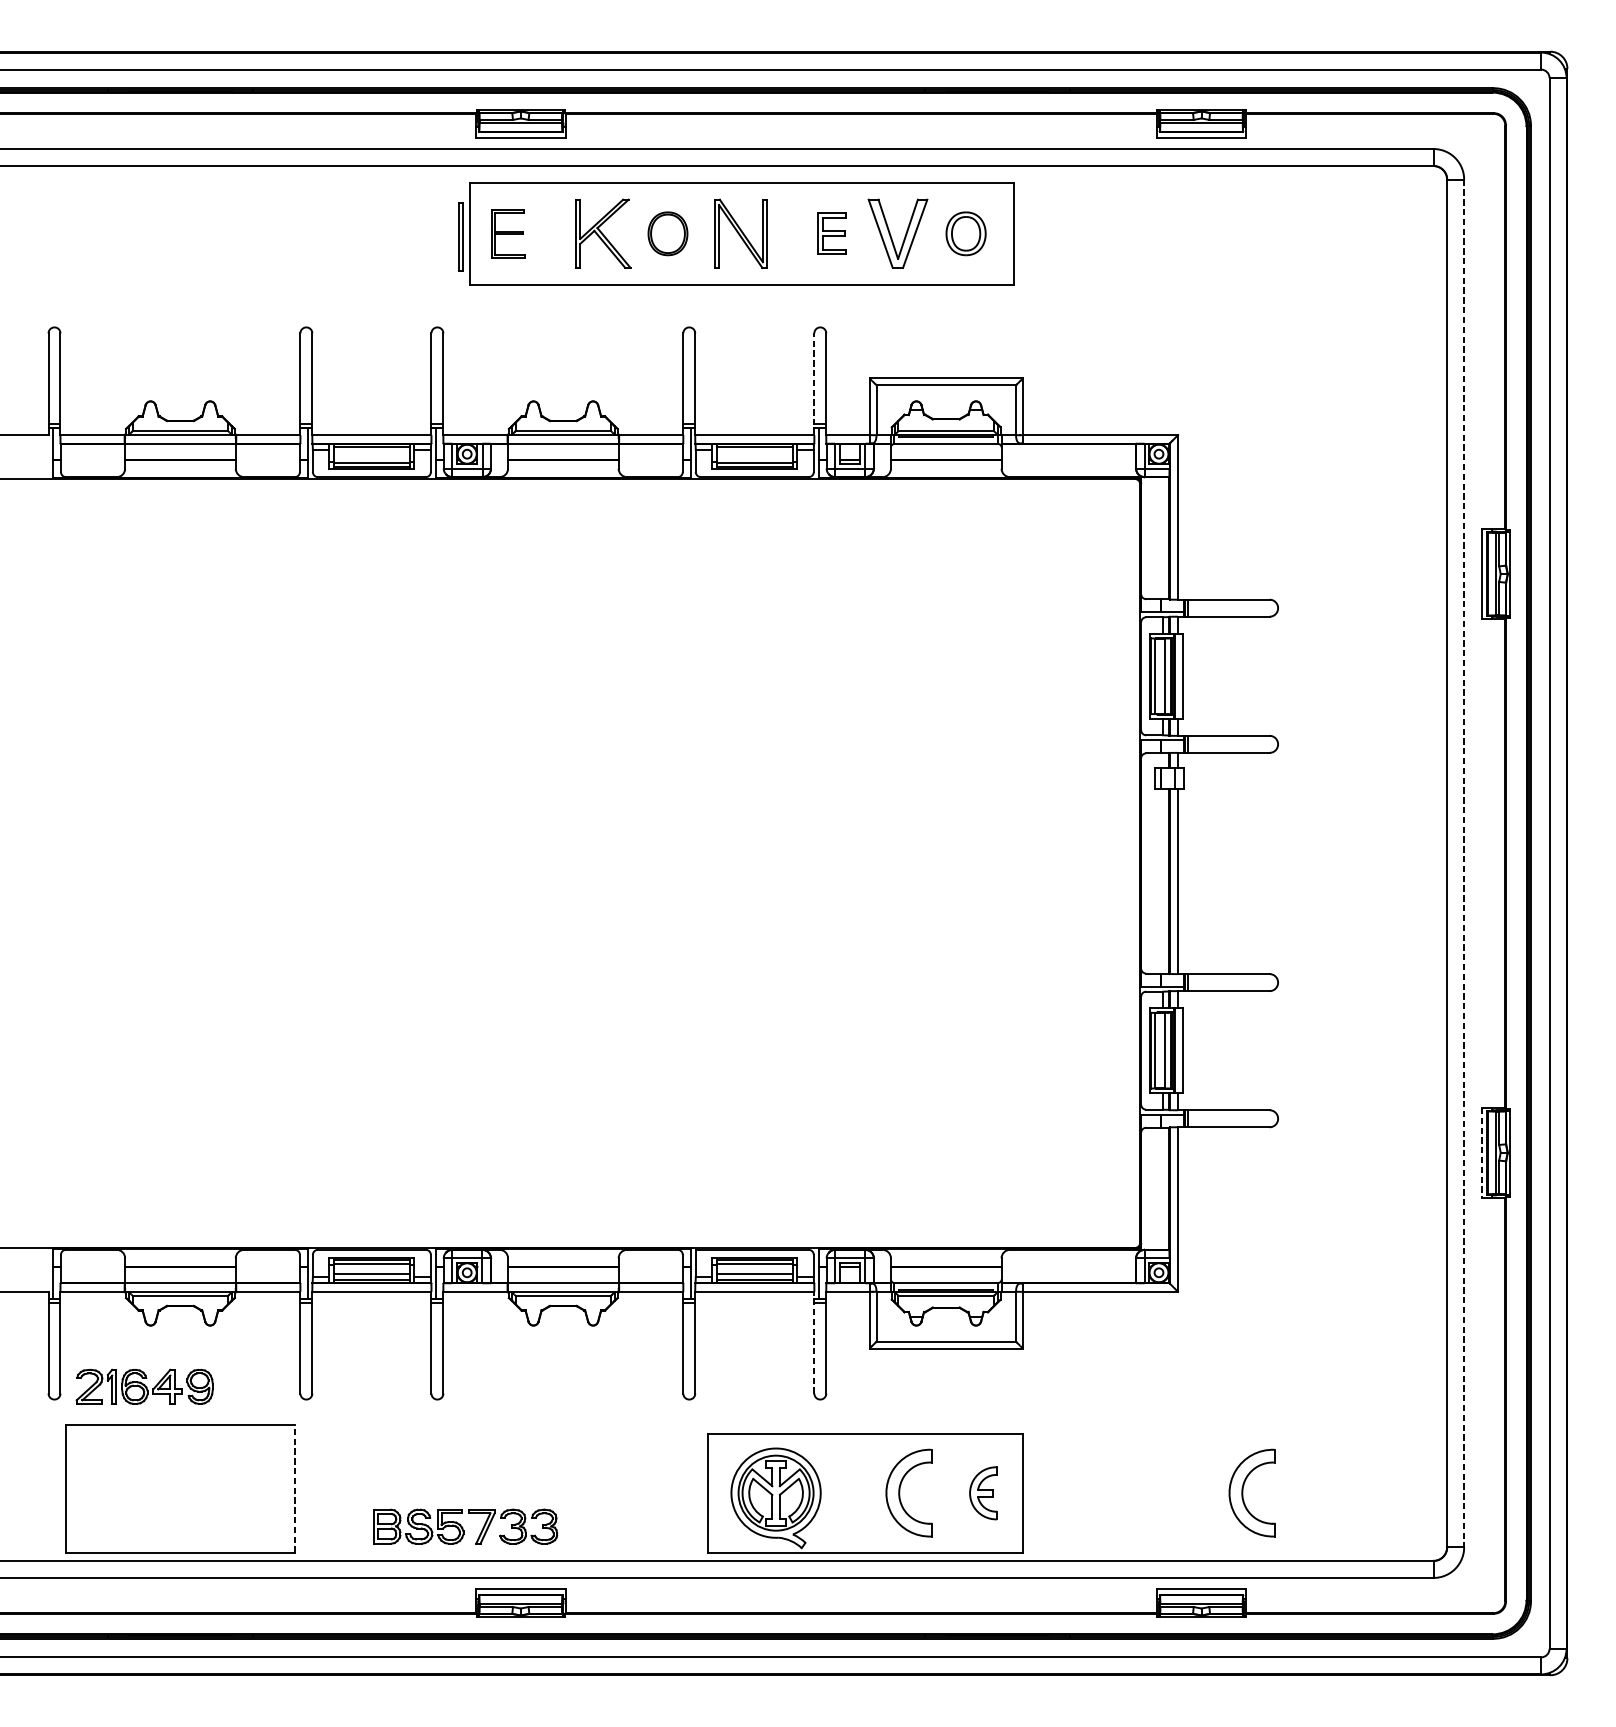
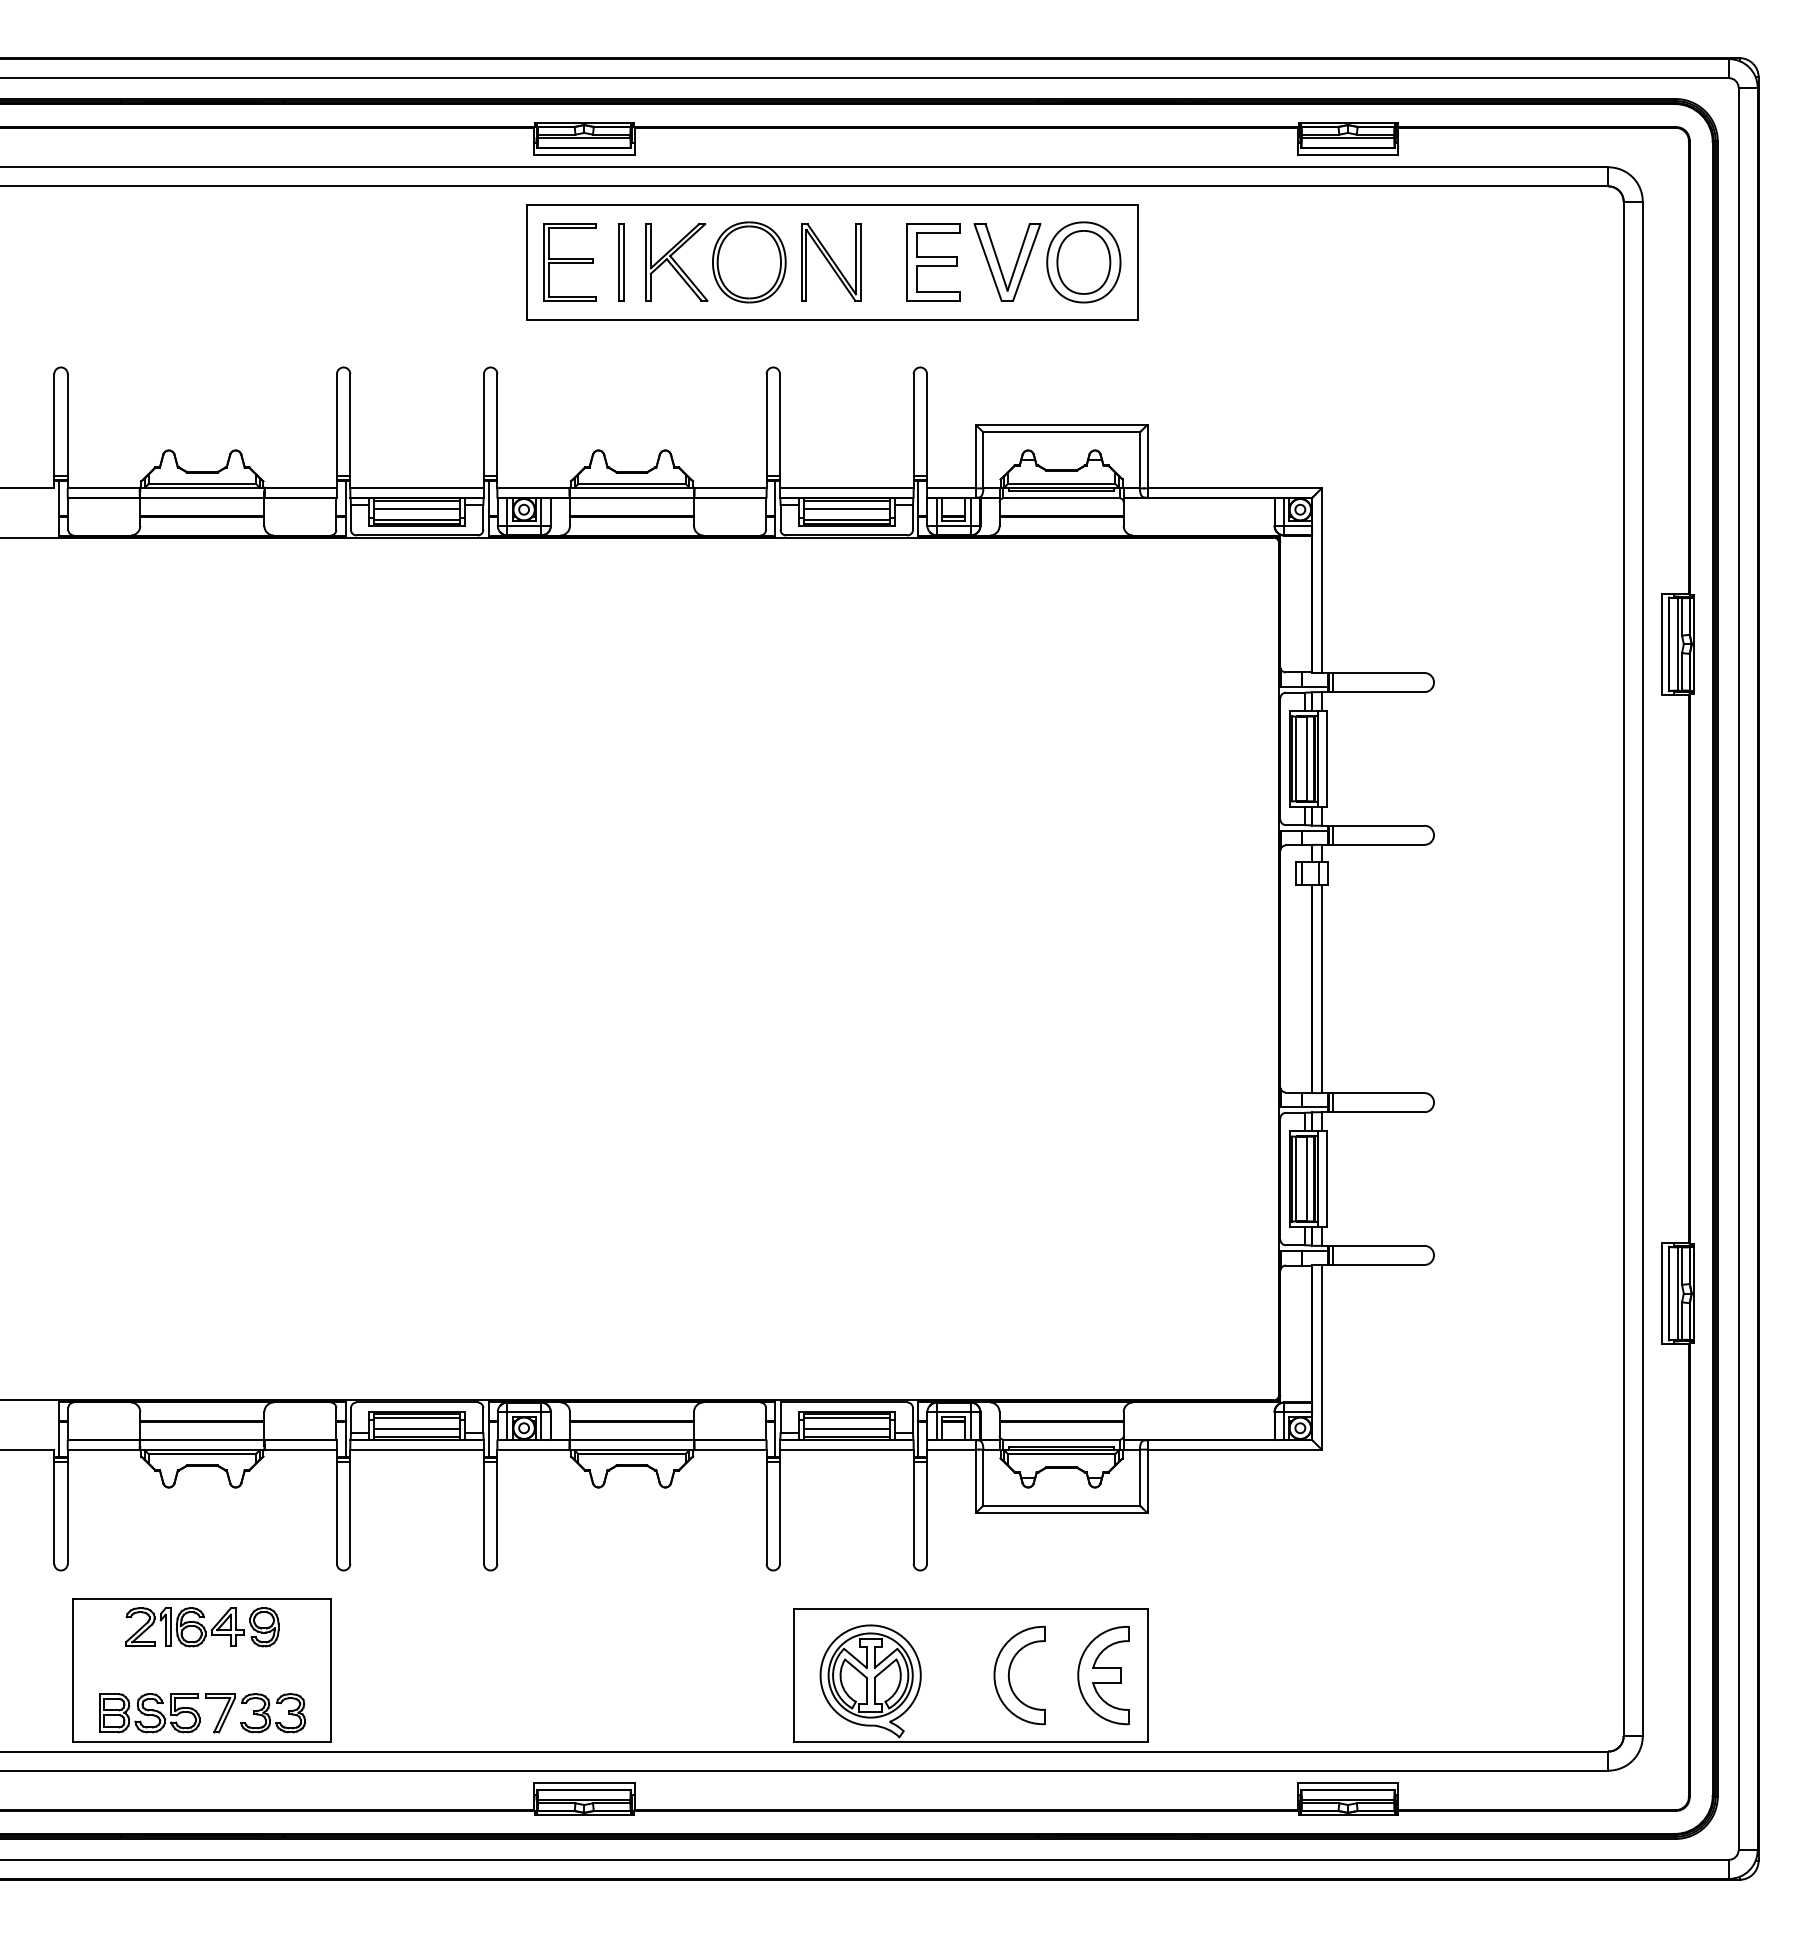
part: (507, 233) -> (569, 262), size x1.43
part: (668, 233) -> (749, 262), size x1.67
part: (832, 233) -> (933, 262), size x1.67
part: (965, 233) -> (1083, 262), size x1.67
part: (461, 237) -> (621, 262), moved
line: (814, 383) -> (913, 430), dashed -> solid
line: (372, 453) -> (417, 508), added
line: (754, 453) -> (846, 508), added
line: (1463, 863) -> (1642, 969), dashed -> solid
line: (1481, 1153) -> (1662, 1294), dashed -> solid
line: (814, 1342) -> (913, 1506), dashed -> solid
part: (144, 1387) -> (201, 1627), moved
line: (295, 1488) -> (331, 1670), dashed -> solid
part: (983, 1493) -> (1103, 1675), size x1.67
part: (1242, 1493) -> (1394, 1675), removed
part: (465, 1526) -> (202, 1713), moved

